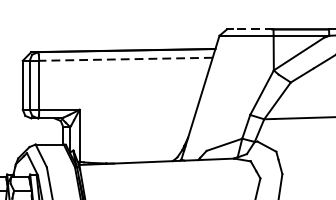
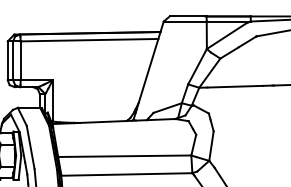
line: (251, 29) -> (189, 16), dashed -> solid
line: (125, 59) -> (89, 40), dashed -> solid

